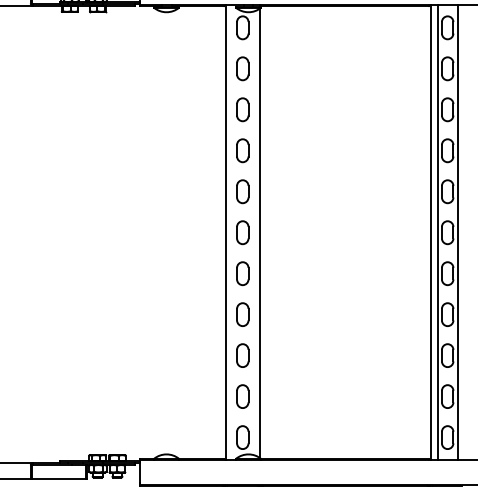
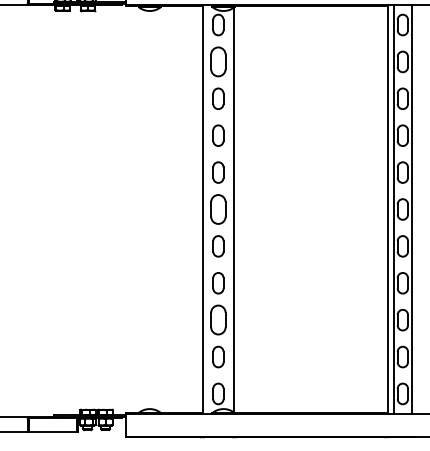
part: (242, 68) -> (218, 61), size x1.4
part: (242, 232) -> (218, 209), size x1.4
part: (242, 356) -> (218, 320), size x1.4

